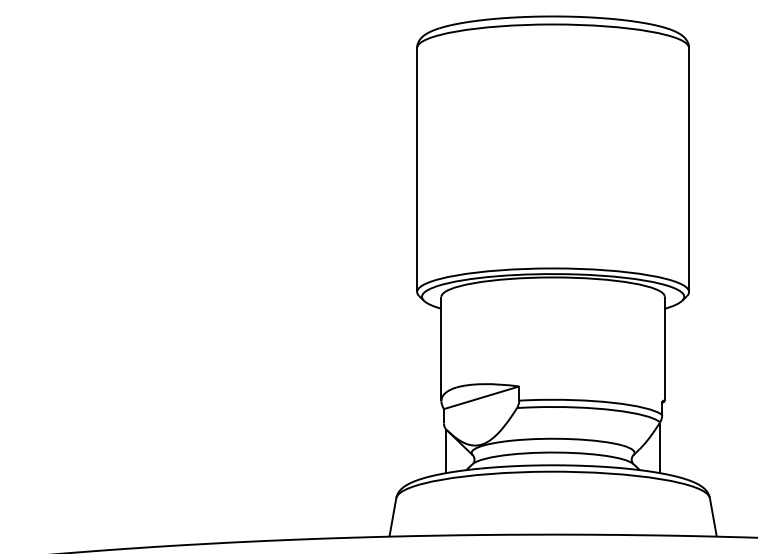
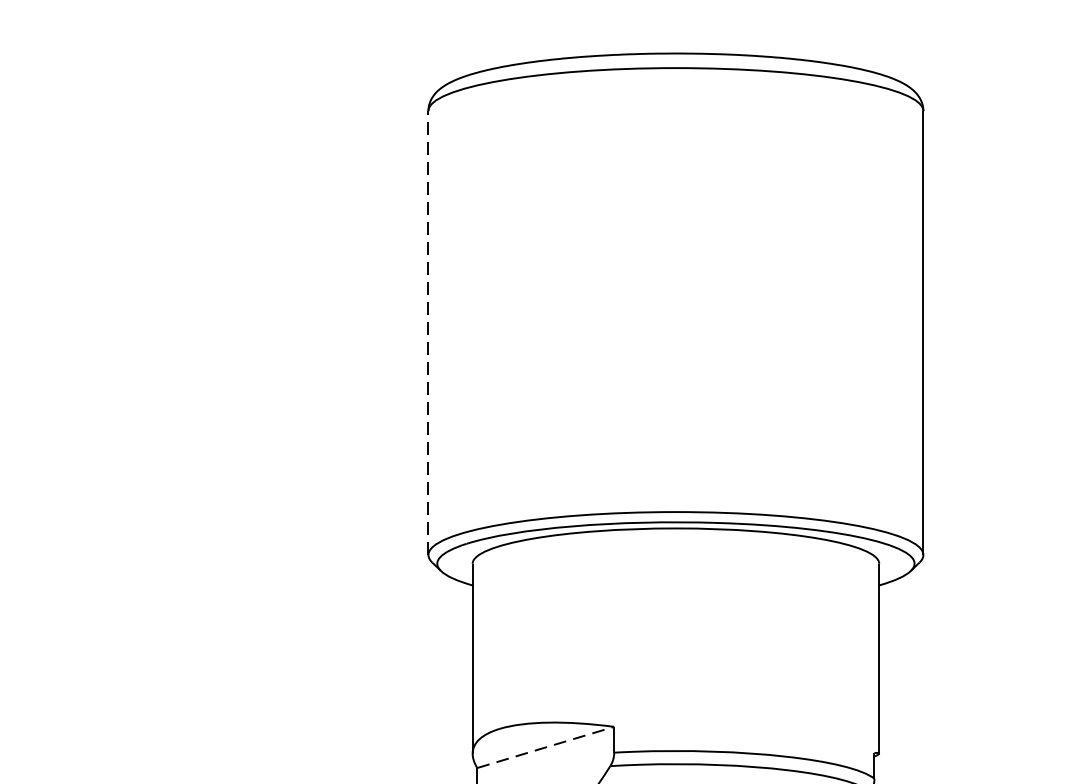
line: (417, 170) -> (429, 333), solid -> dashed
line: (482, 397) -> (547, 746), solid -> dashed

